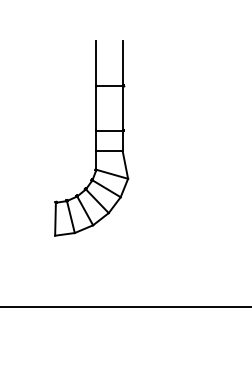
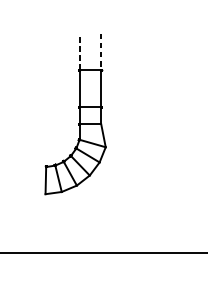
line: (96, 63) -> (79, 52), solid -> dashed
line: (122, 63) -> (101, 52), solid -> dashed

